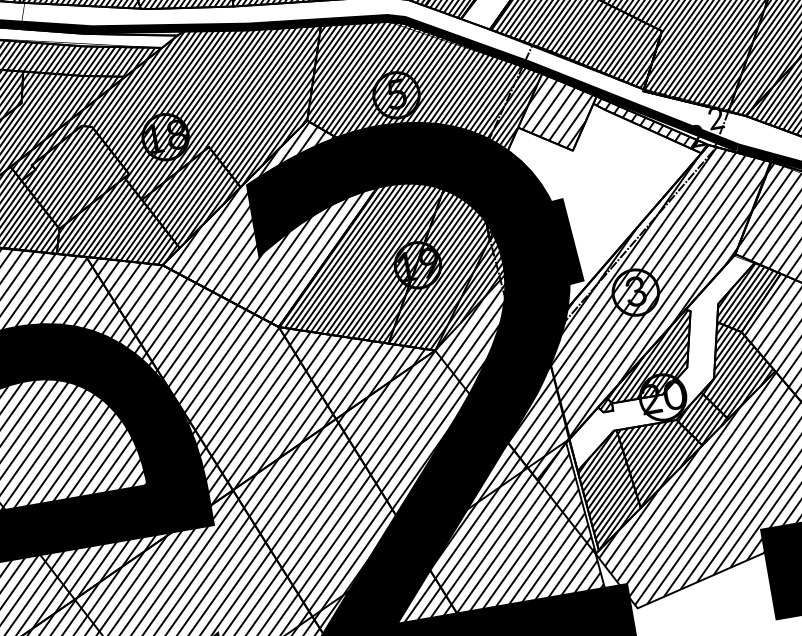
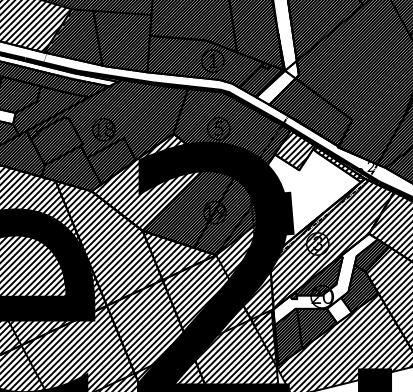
hatch: (702, 418) -> (339, 310), removed

